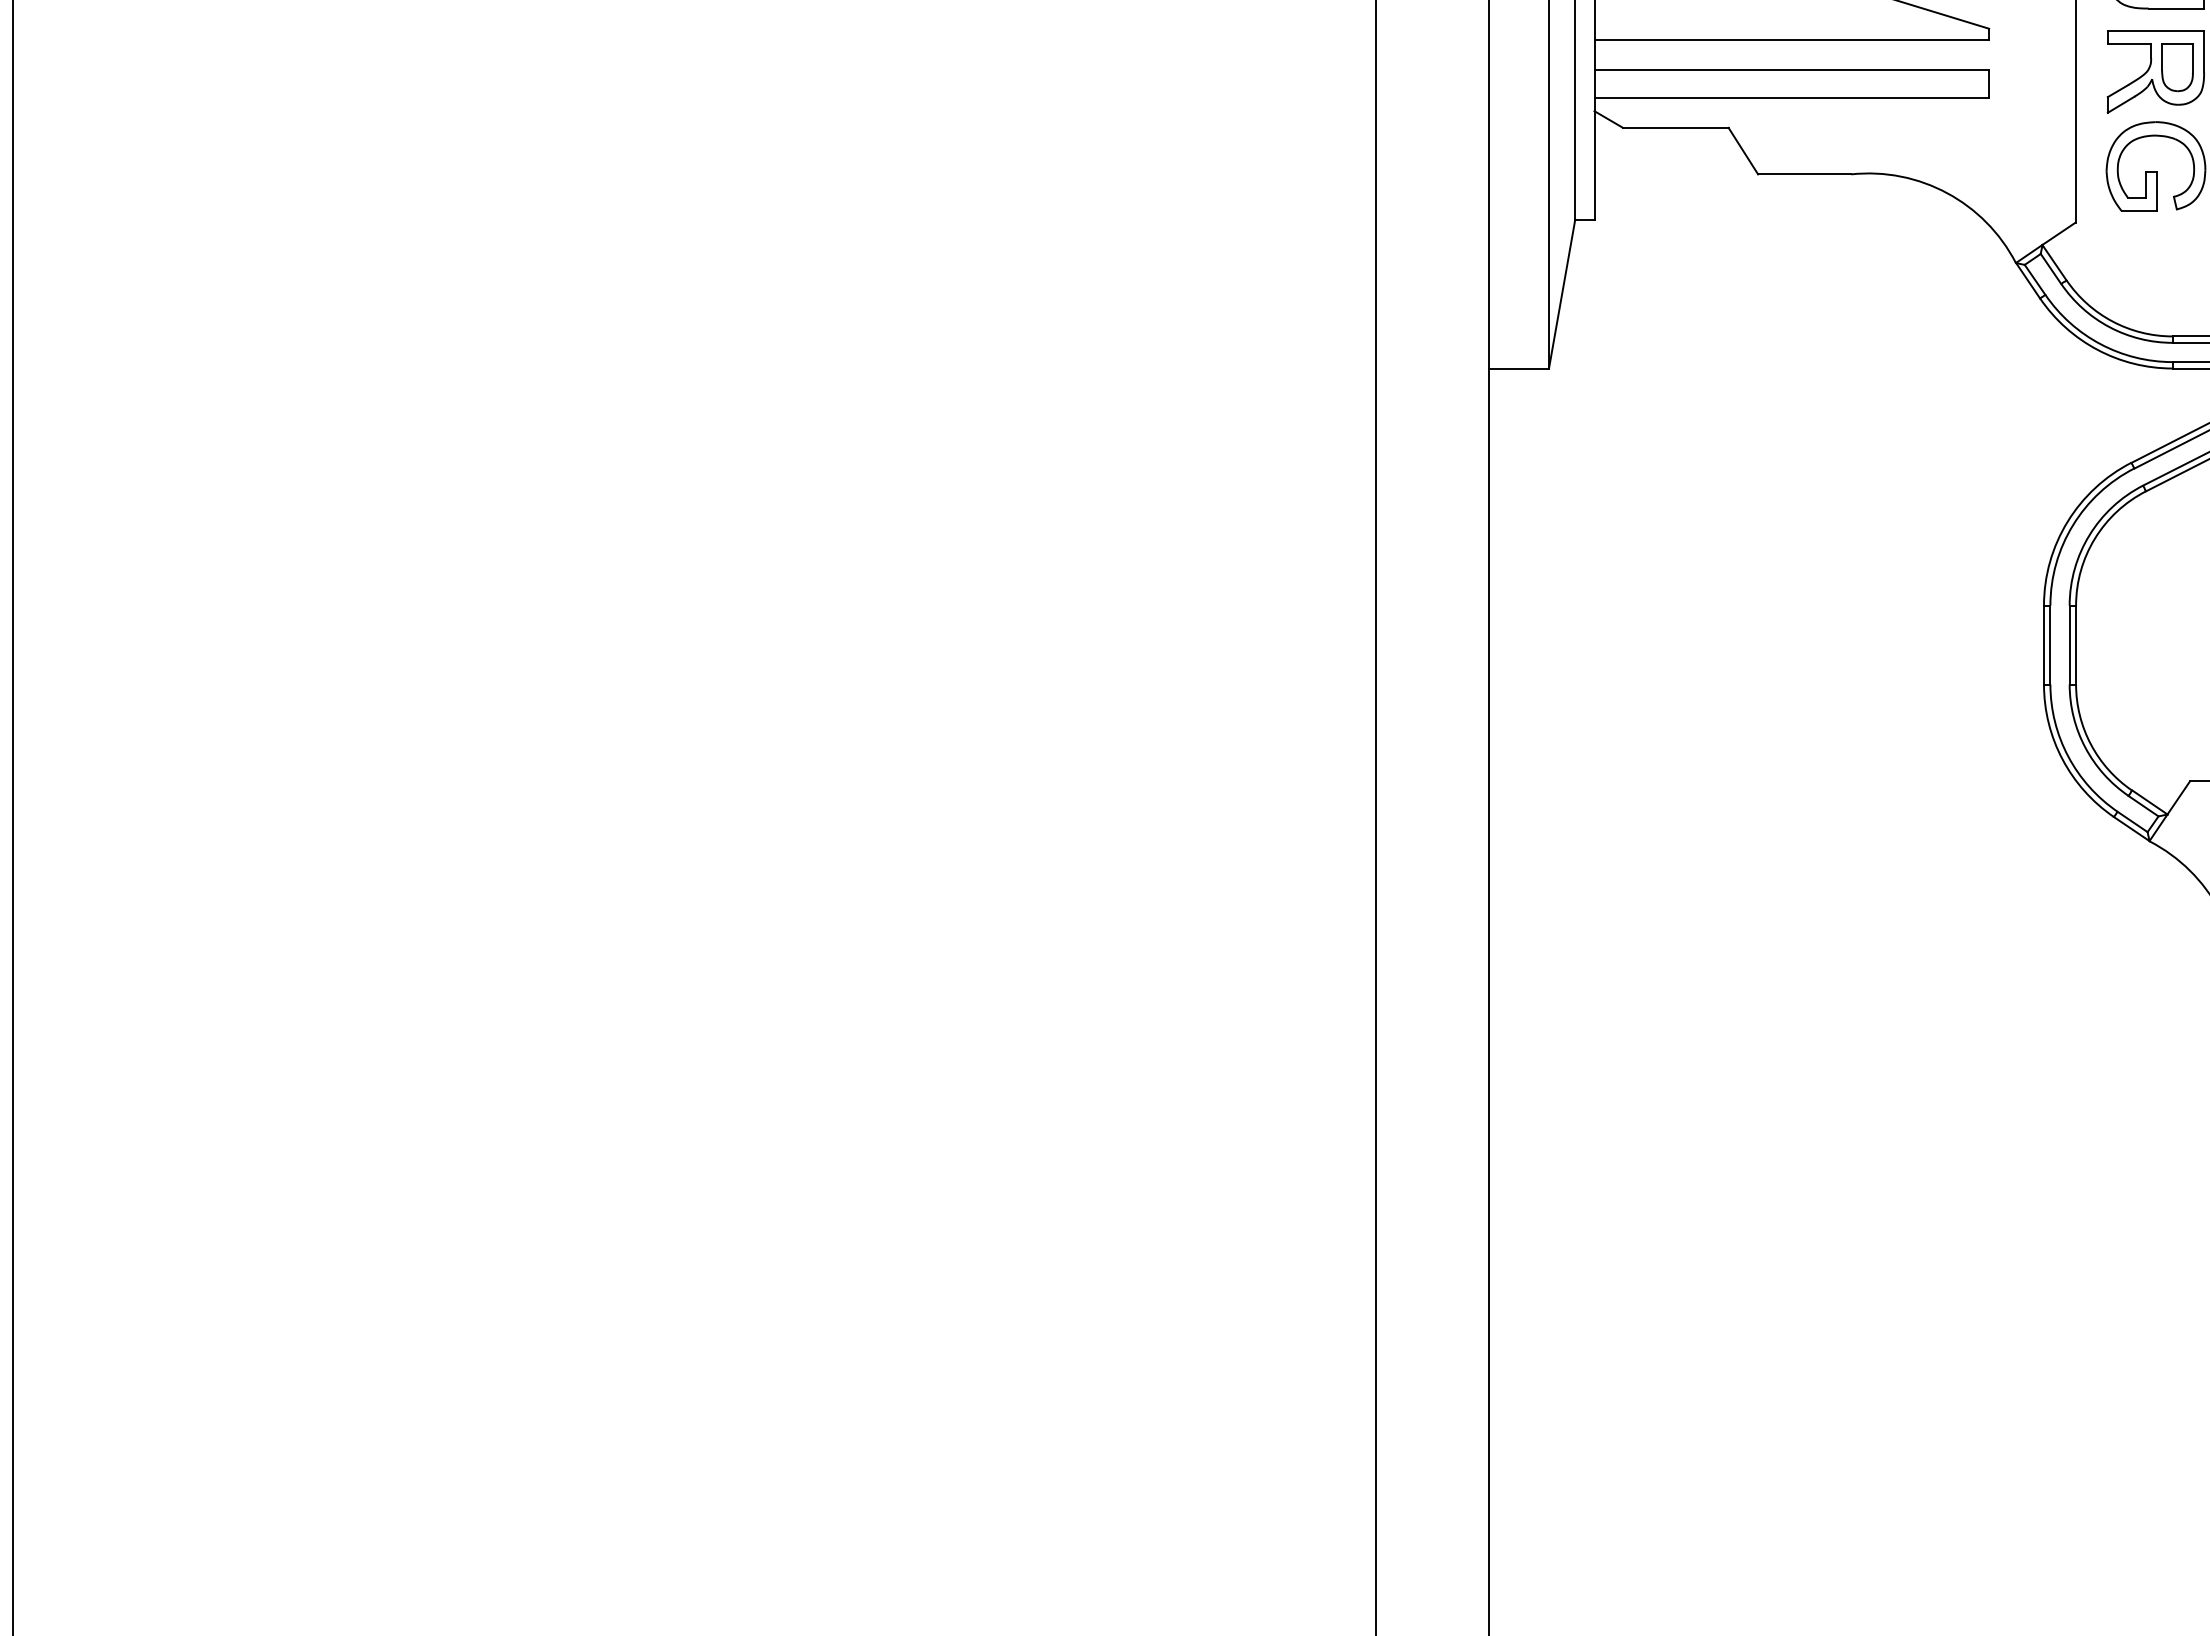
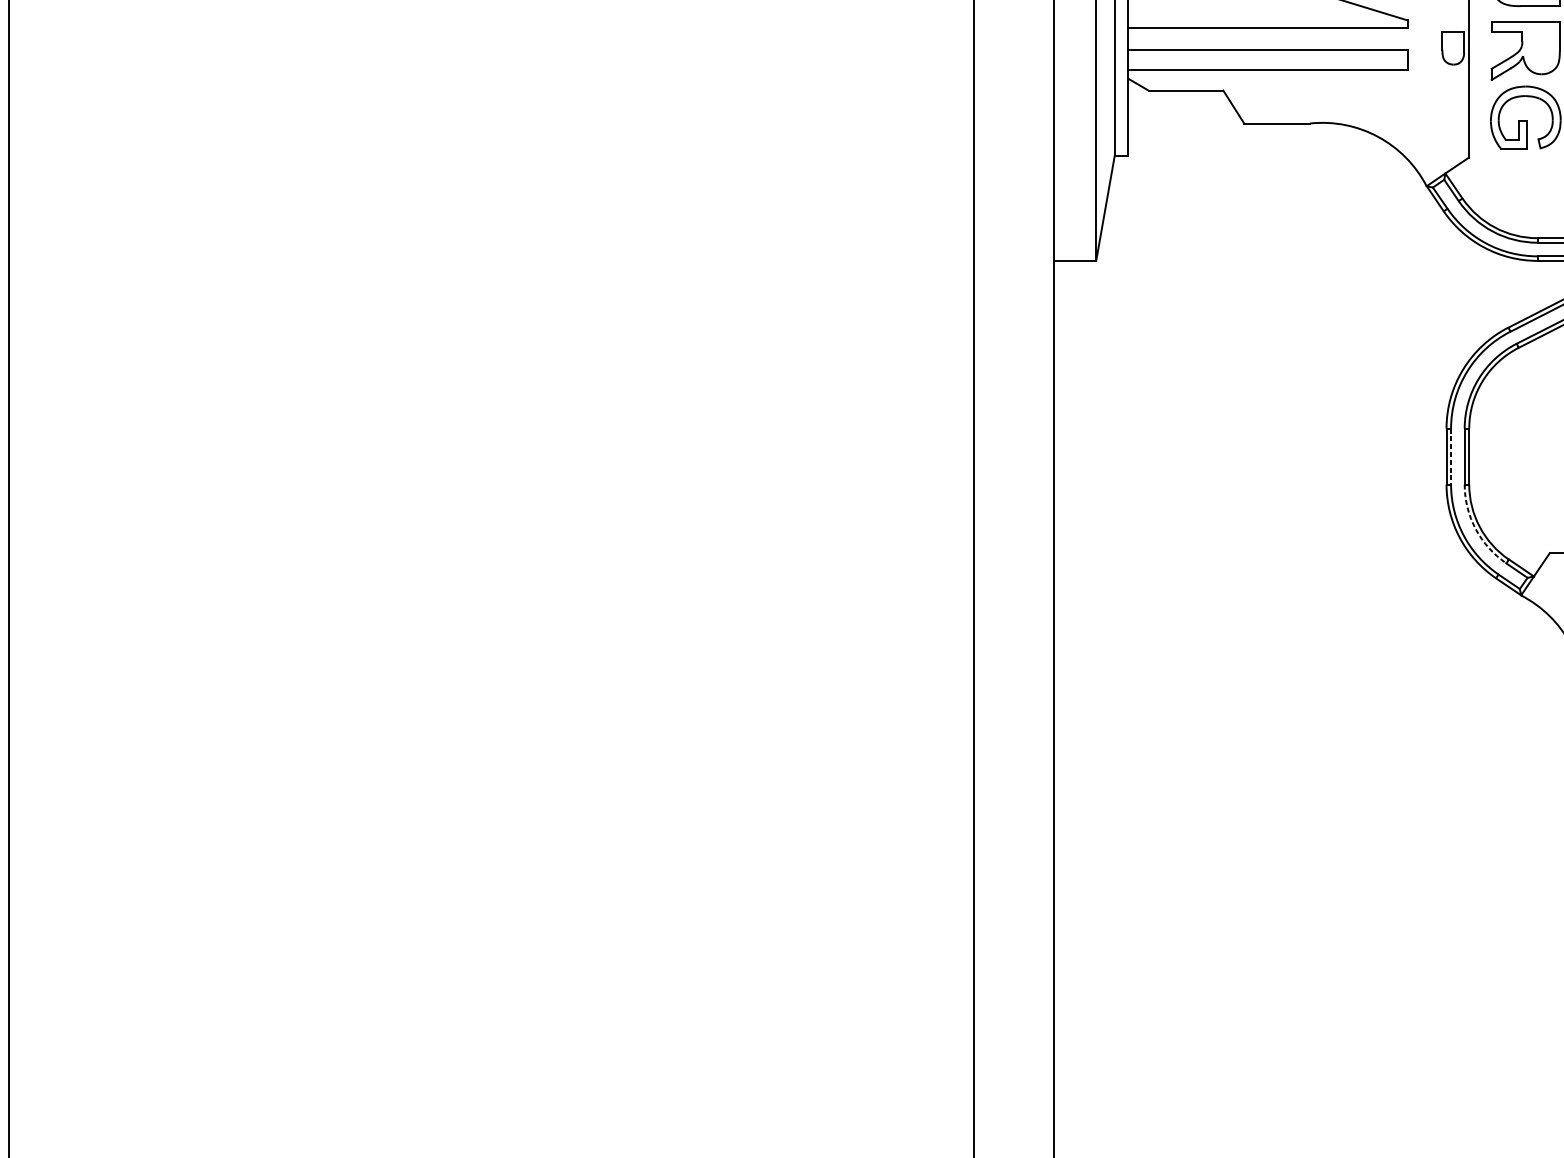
part: (2177, 67) -> (1453, 47), moved
line: (2050, 645) -> (1451, 456), solid -> dashed
arc: (2085, 747) -> (1475, 529), solid -> dashed

